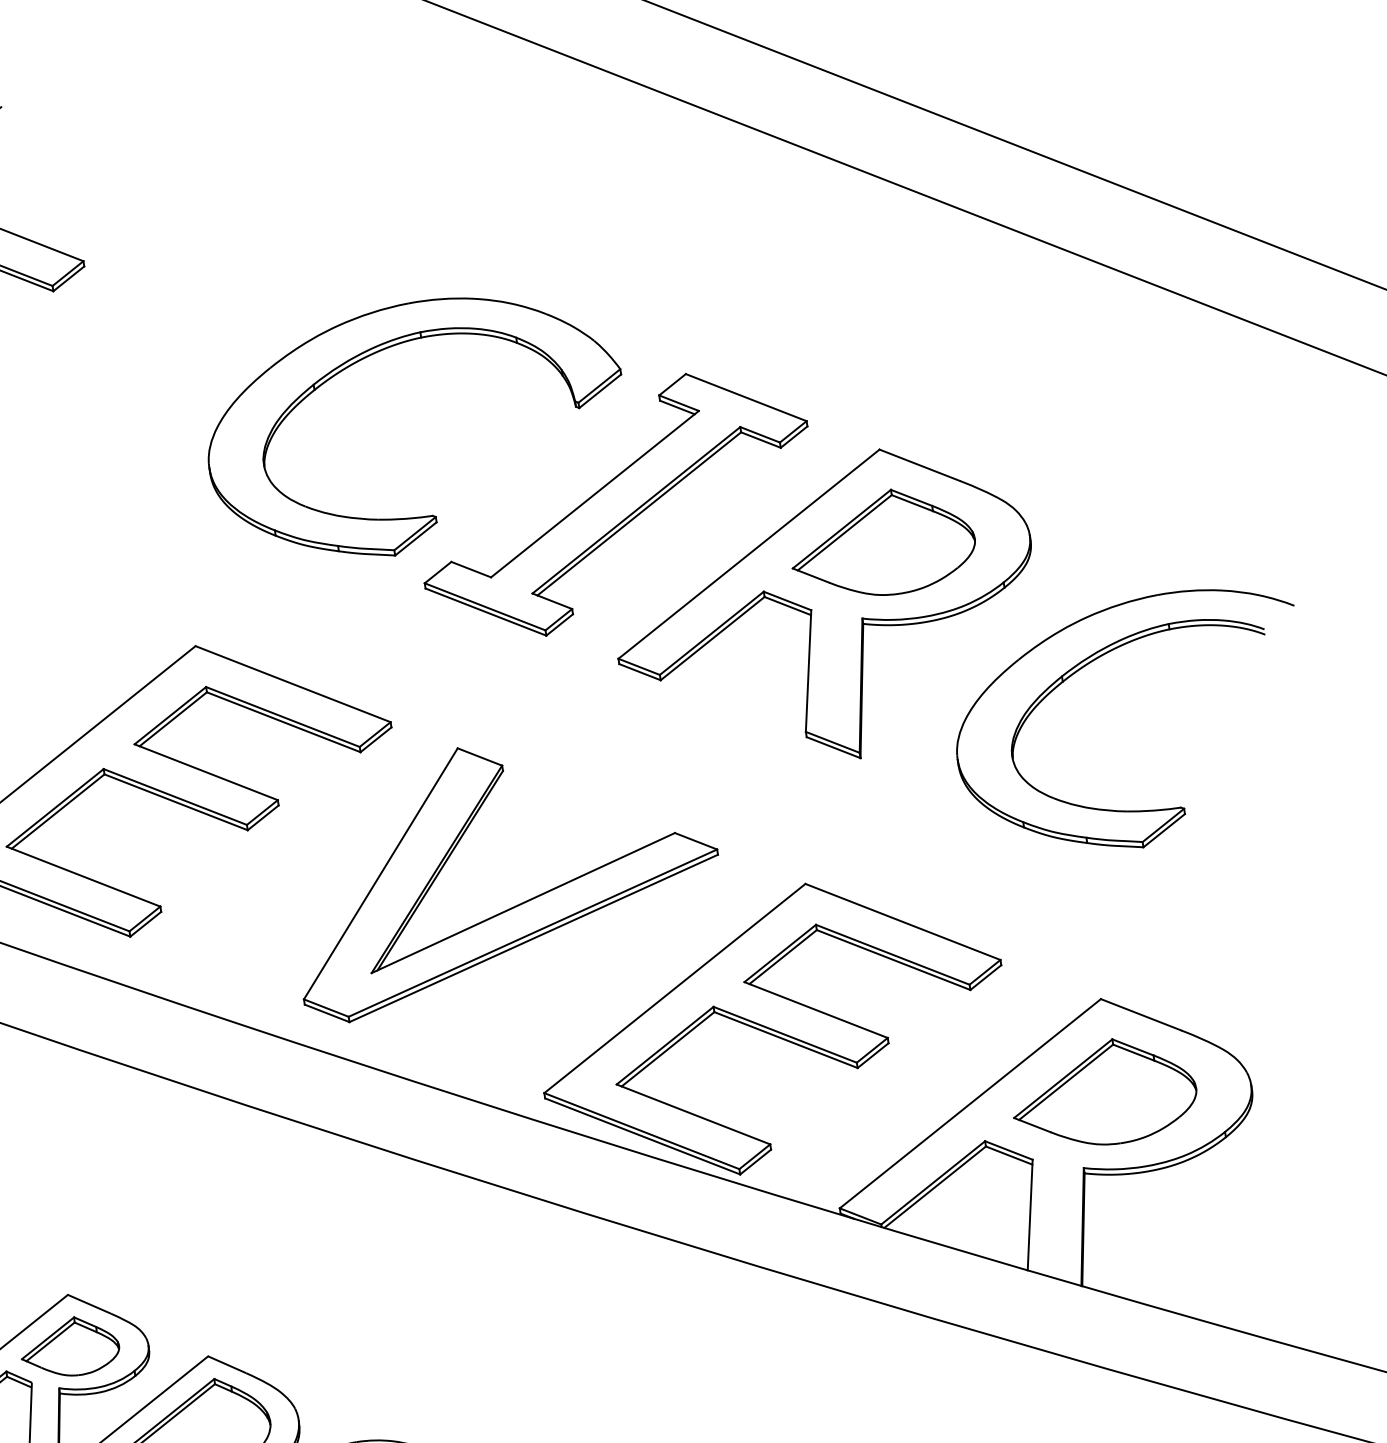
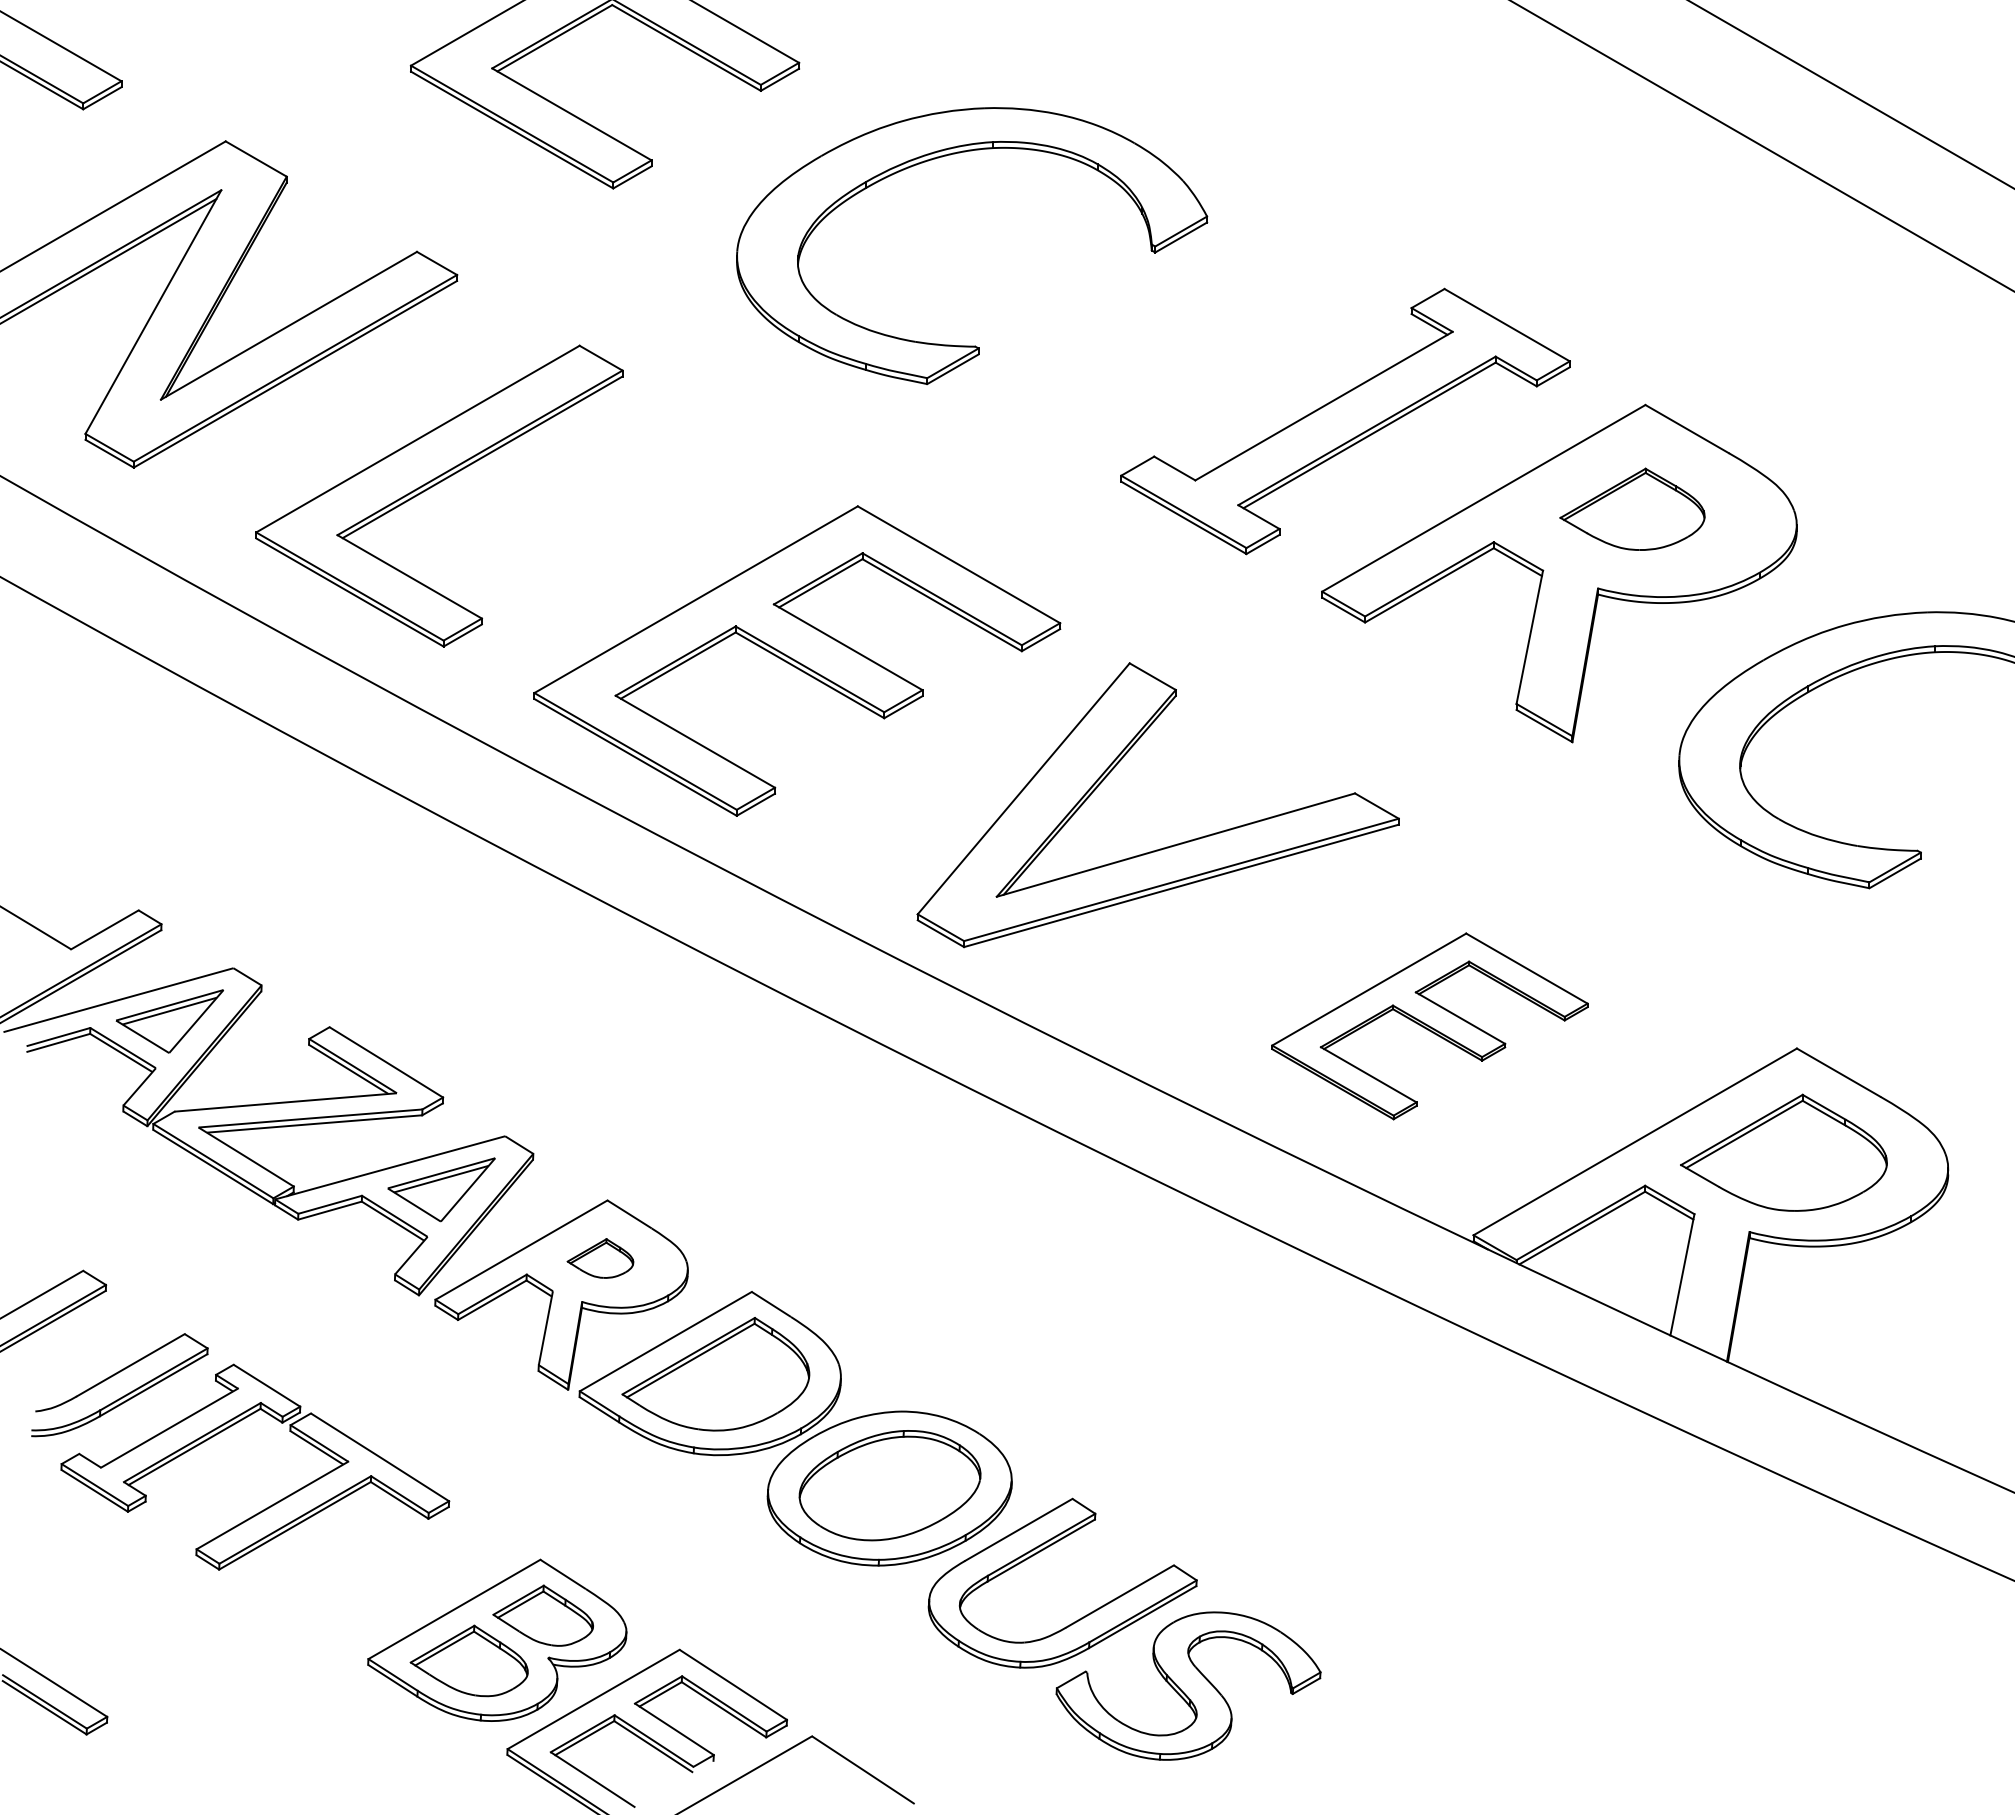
part: (389, 348) -> (955, 154), moved
part: (882, 543) -> (1632, 509), size x0.7
part: (772, 1029) -> (1429, 1026), size x0.6
part: (69, 1347) -> (600, 1258), size x0.6

